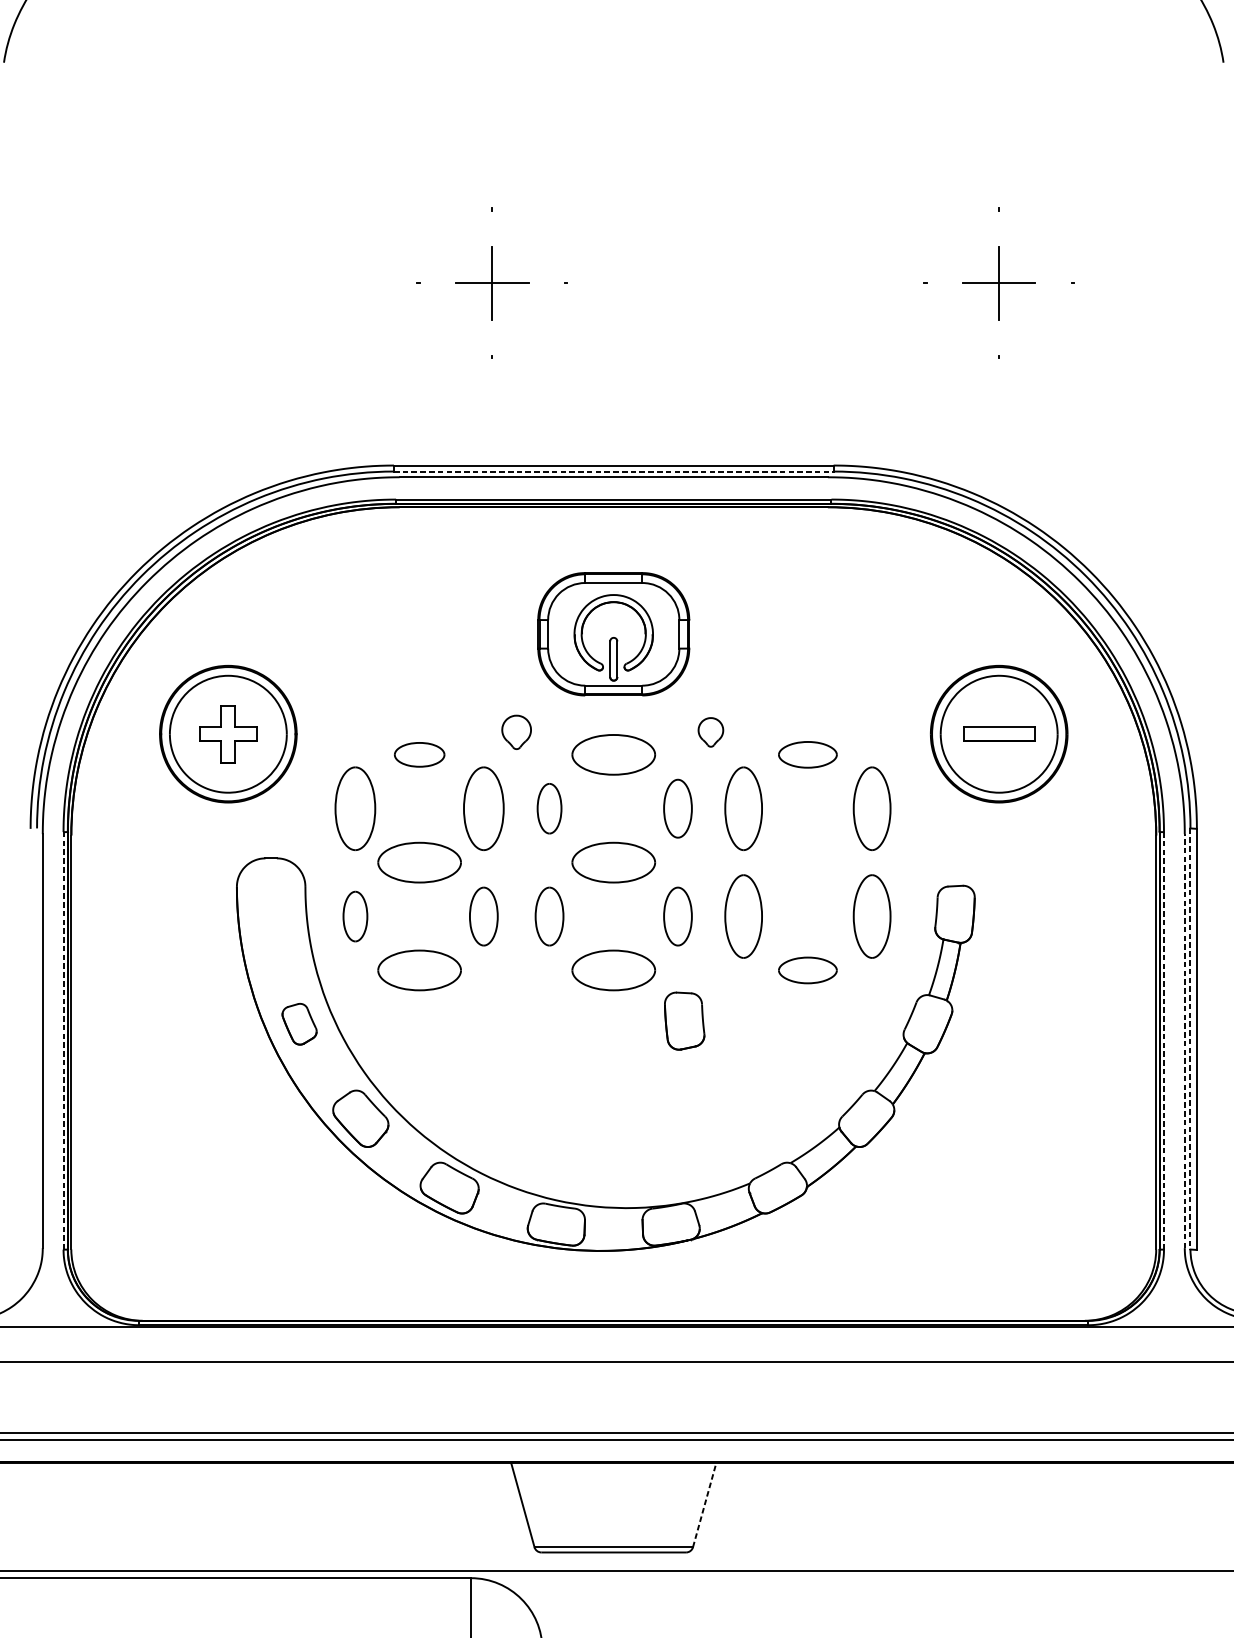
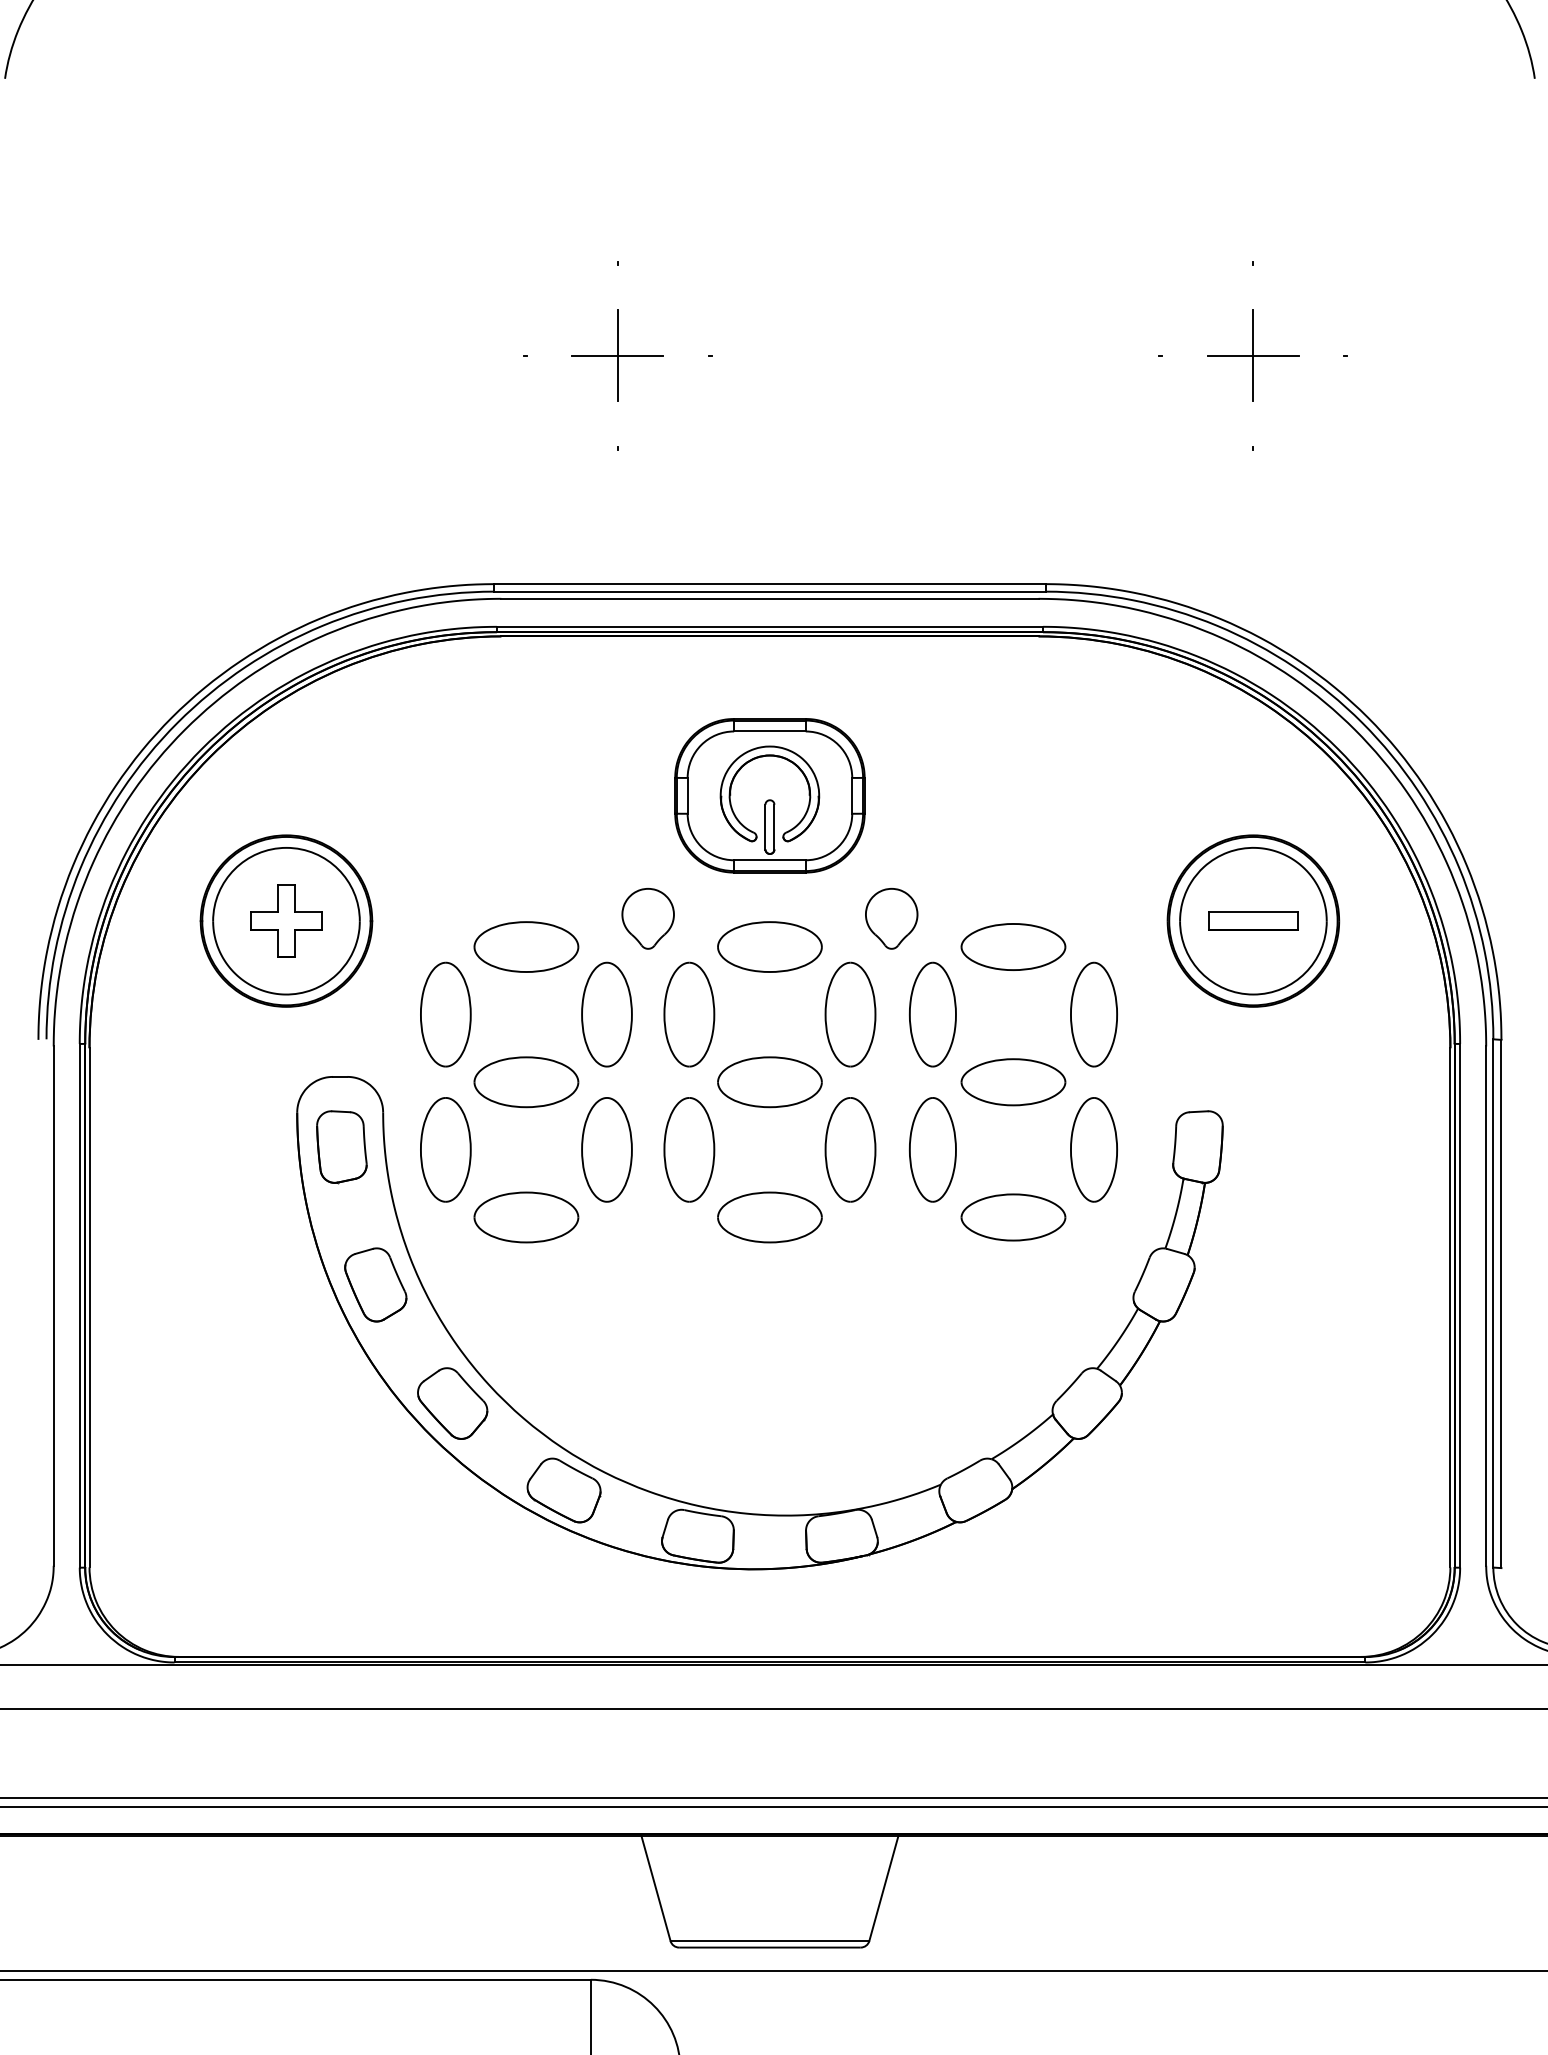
line: (613, 471) -> (769, 591), dashed -> solid
part: (516, 732) -> (647, 918), size x1.43
part: (710, 732) -> (891, 918), size x1.67
part: (419, 754) -> (526, 946), size x1.67
part: (807, 754) -> (1013, 946), size x1.43
part: (549, 808) -> (689, 1014), size x1.67
part: (677, 808) -> (850, 1014), size x1.43
part: (807, 862) -> (1013, 1082), added
part: (355, 916) -> (445, 1149), size x1.67
part: (483, 916) -> (606, 1149), size x1.43
part: (549, 916) -> (689, 1149), size x1.43
part: (677, 916) -> (850, 1149), size x1.43
part: (807, 970) -> (1013, 1217), size x1.43
part: (684, 1021) -> (341, 1147), moved
part: (299, 1023) -> (375, 1284), size x1.43
line: (1190, 1039) -> (1493, 1303), dashed -> solid
line: (63, 1040) -> (79, 1305), dashed -> solid
line: (1164, 1040) -> (1460, 1305), dashed -> solid
line: (1185, 1041) -> (1486, 1306), dashed -> solid
line: (704, 1505) -> (883, 1888), dashed -> solid

